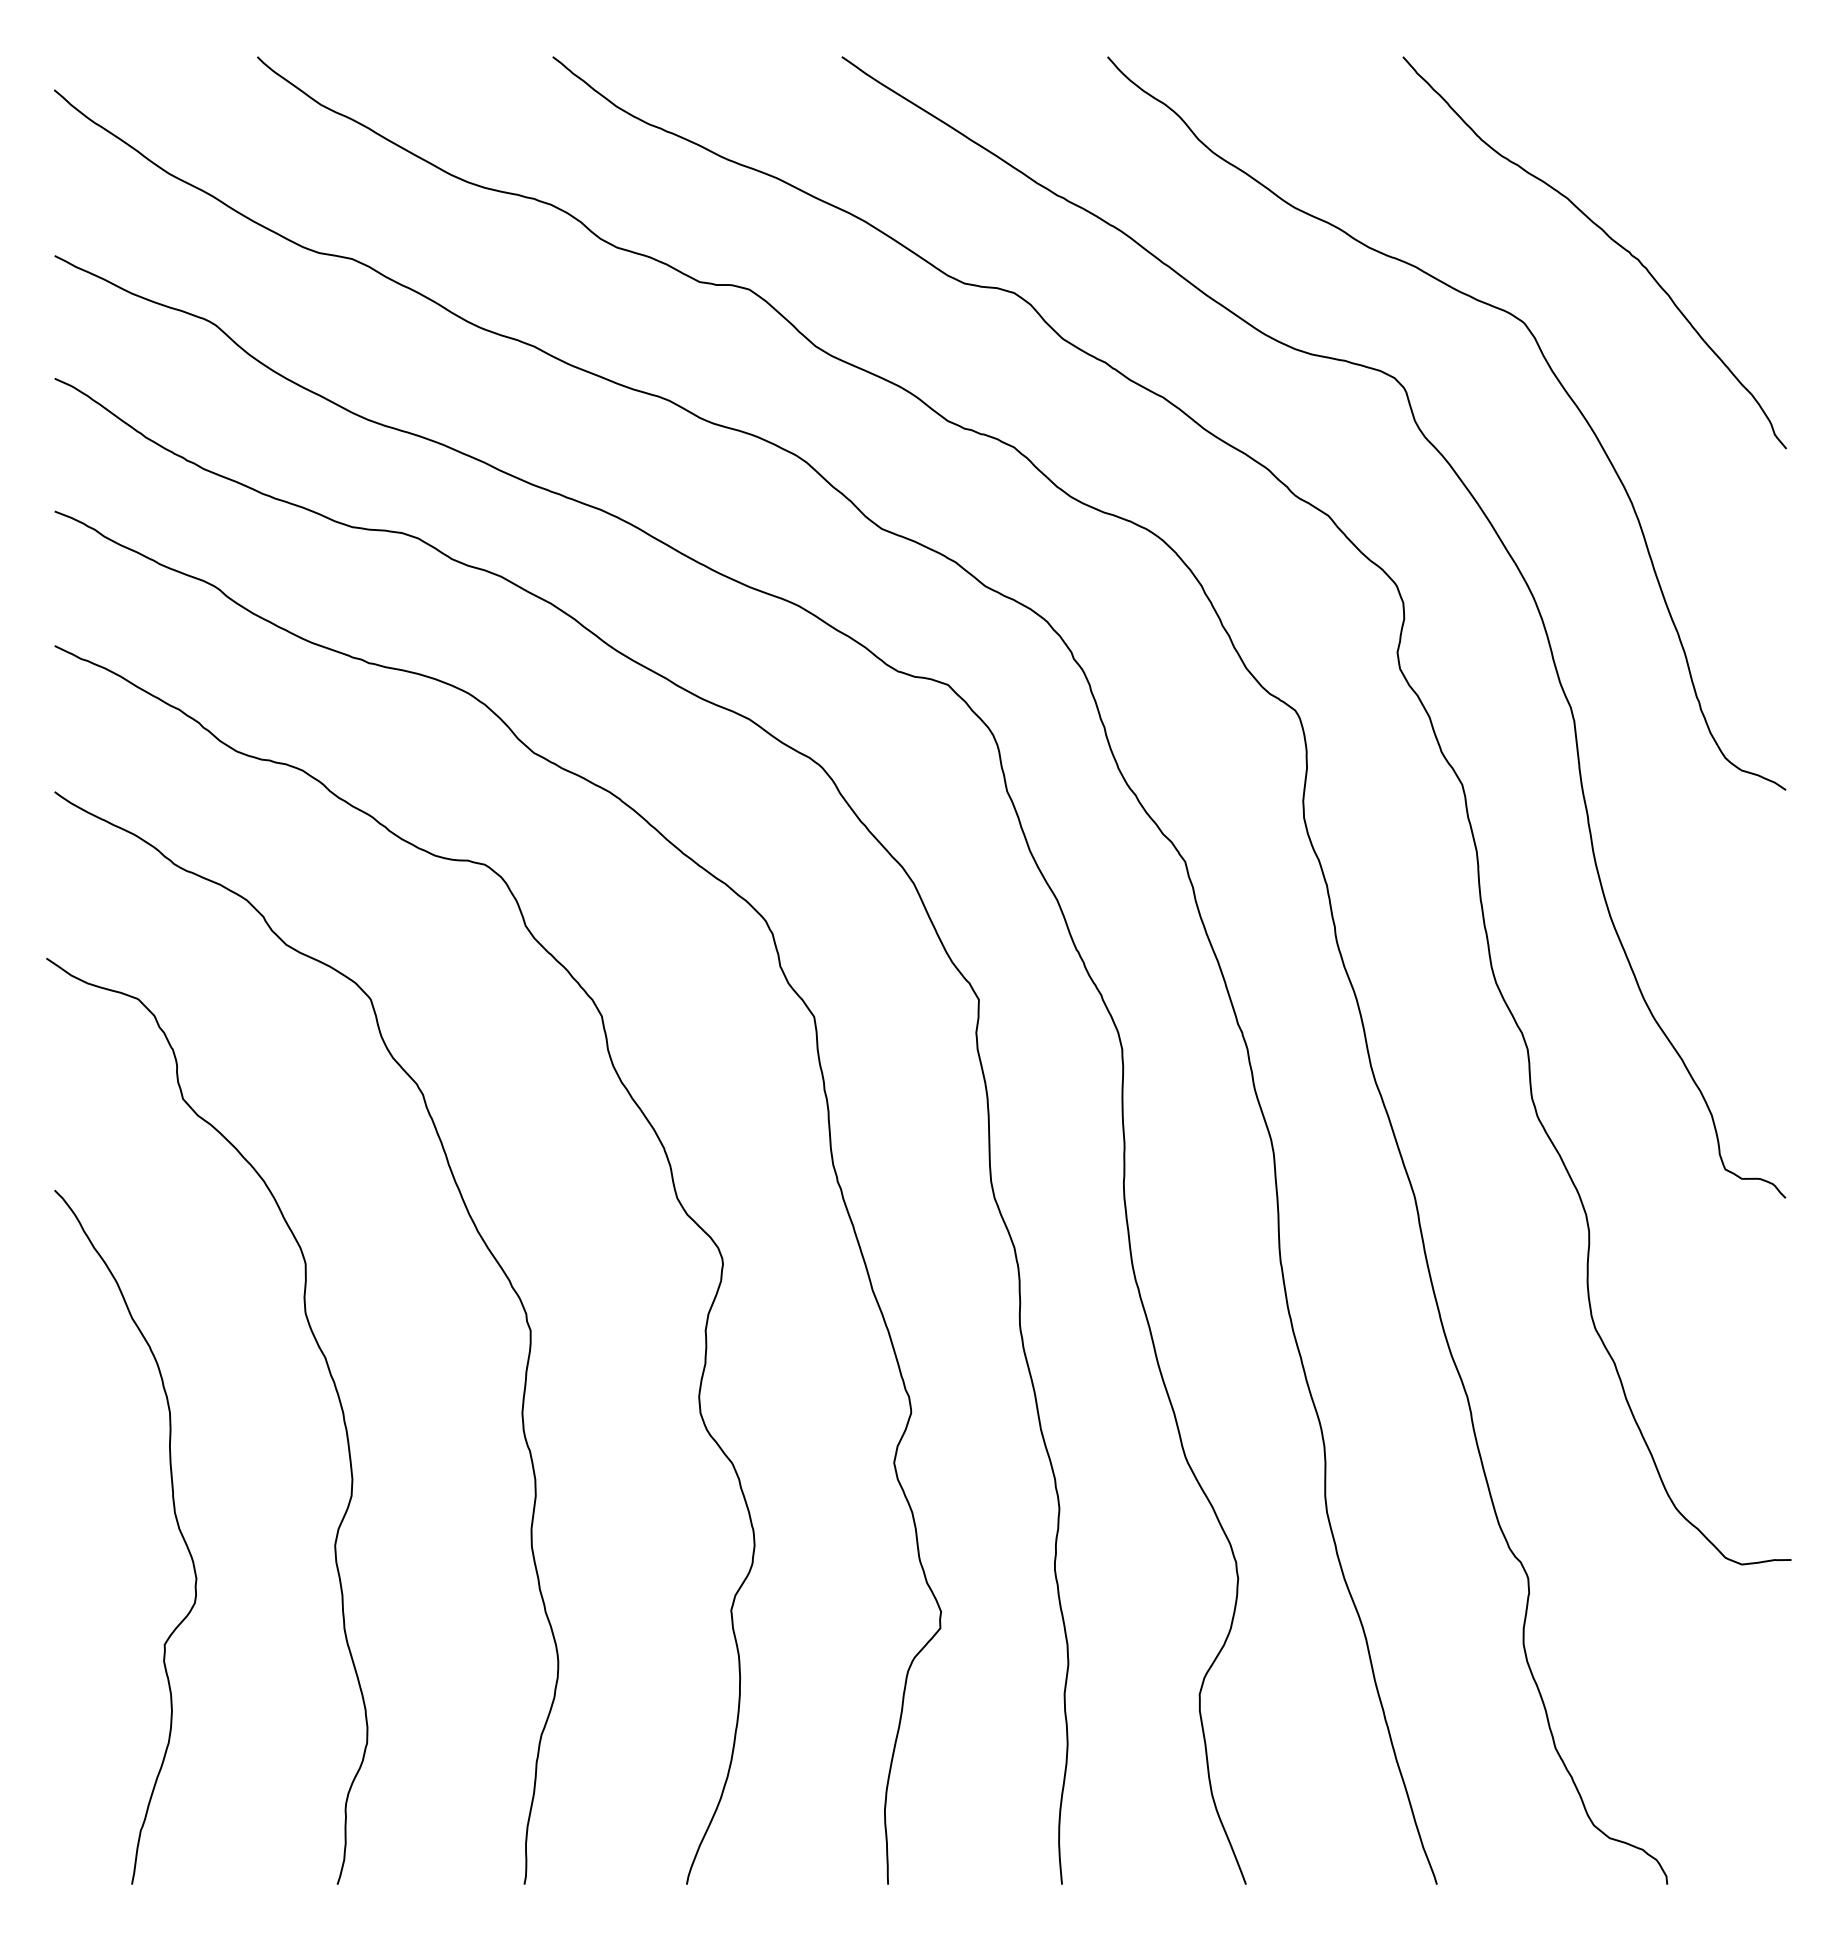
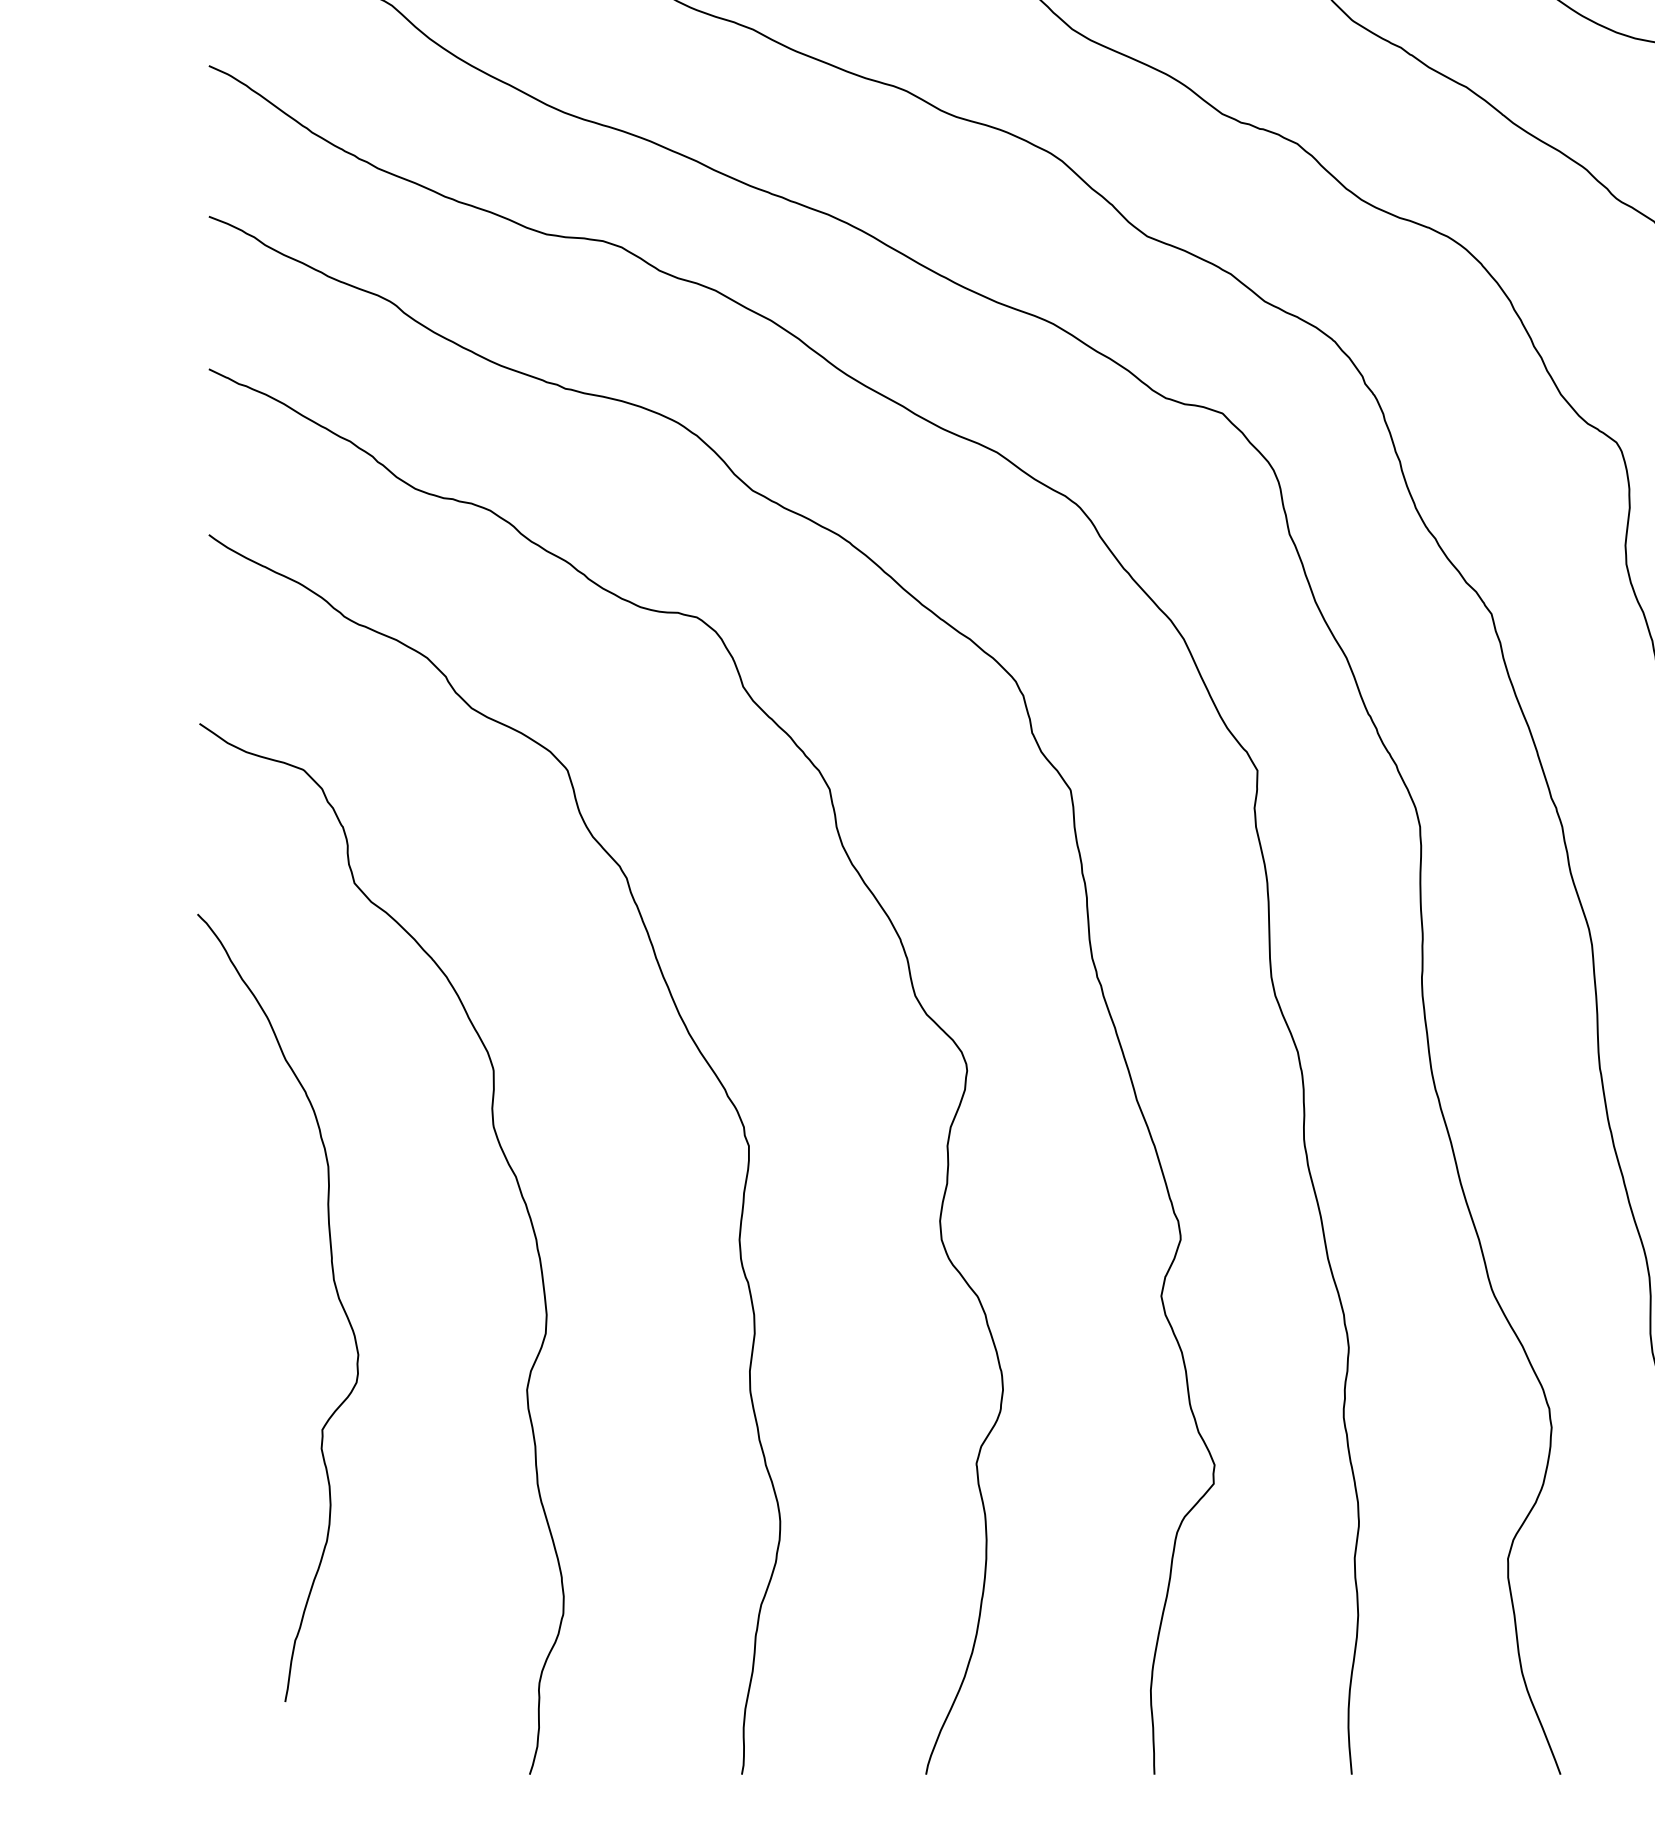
curve: (175, 1519) -> (334, 1287), moved

